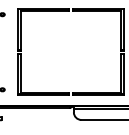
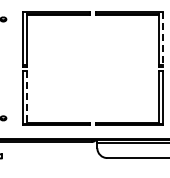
line: (124, 30) -> (163, 40), solid -> dashed
line: (20, 73) -> (27, 96), solid -> dashed

